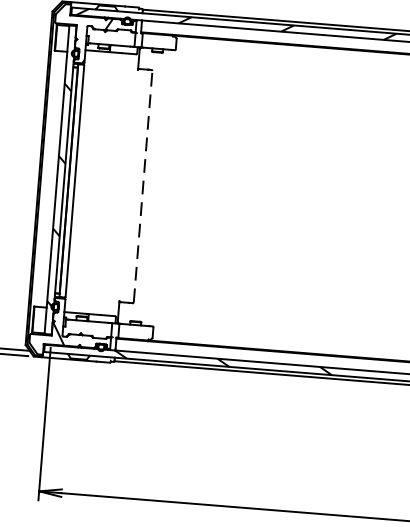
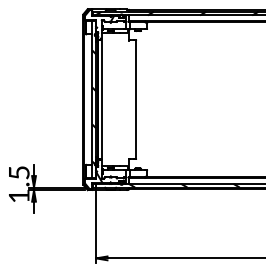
line: (143, 186) -> (136, 99), dashed -> solid

